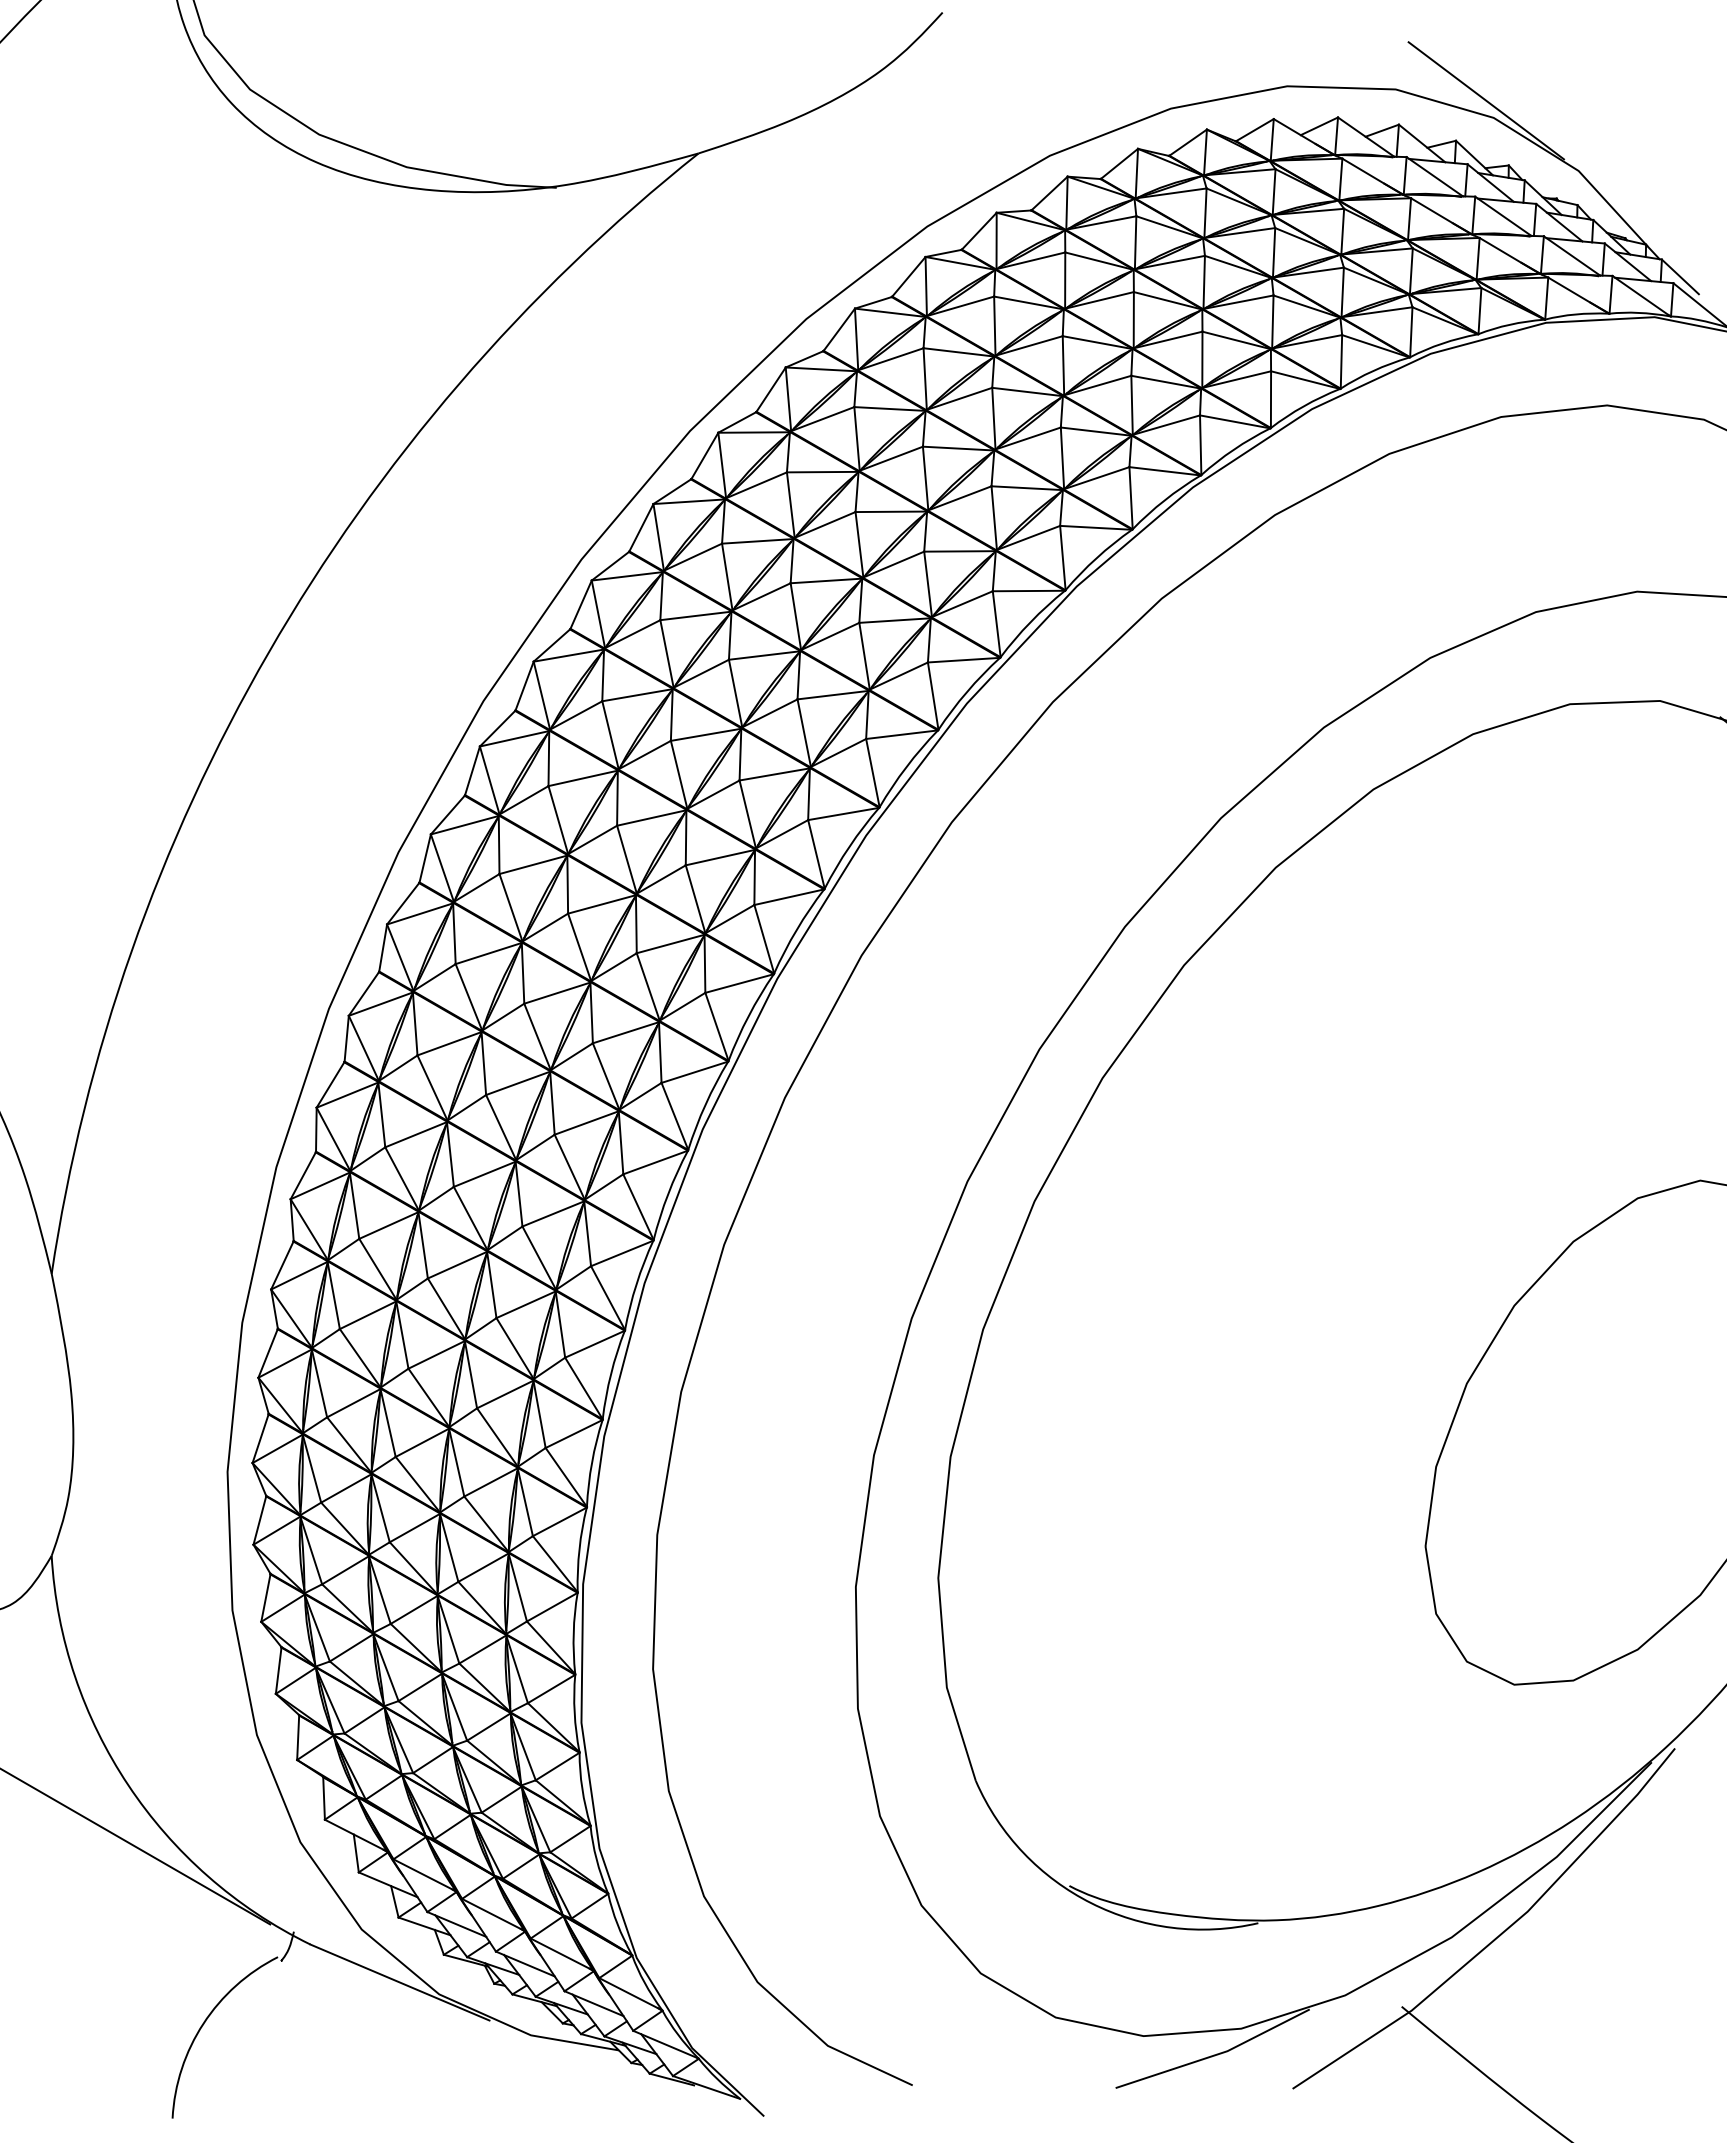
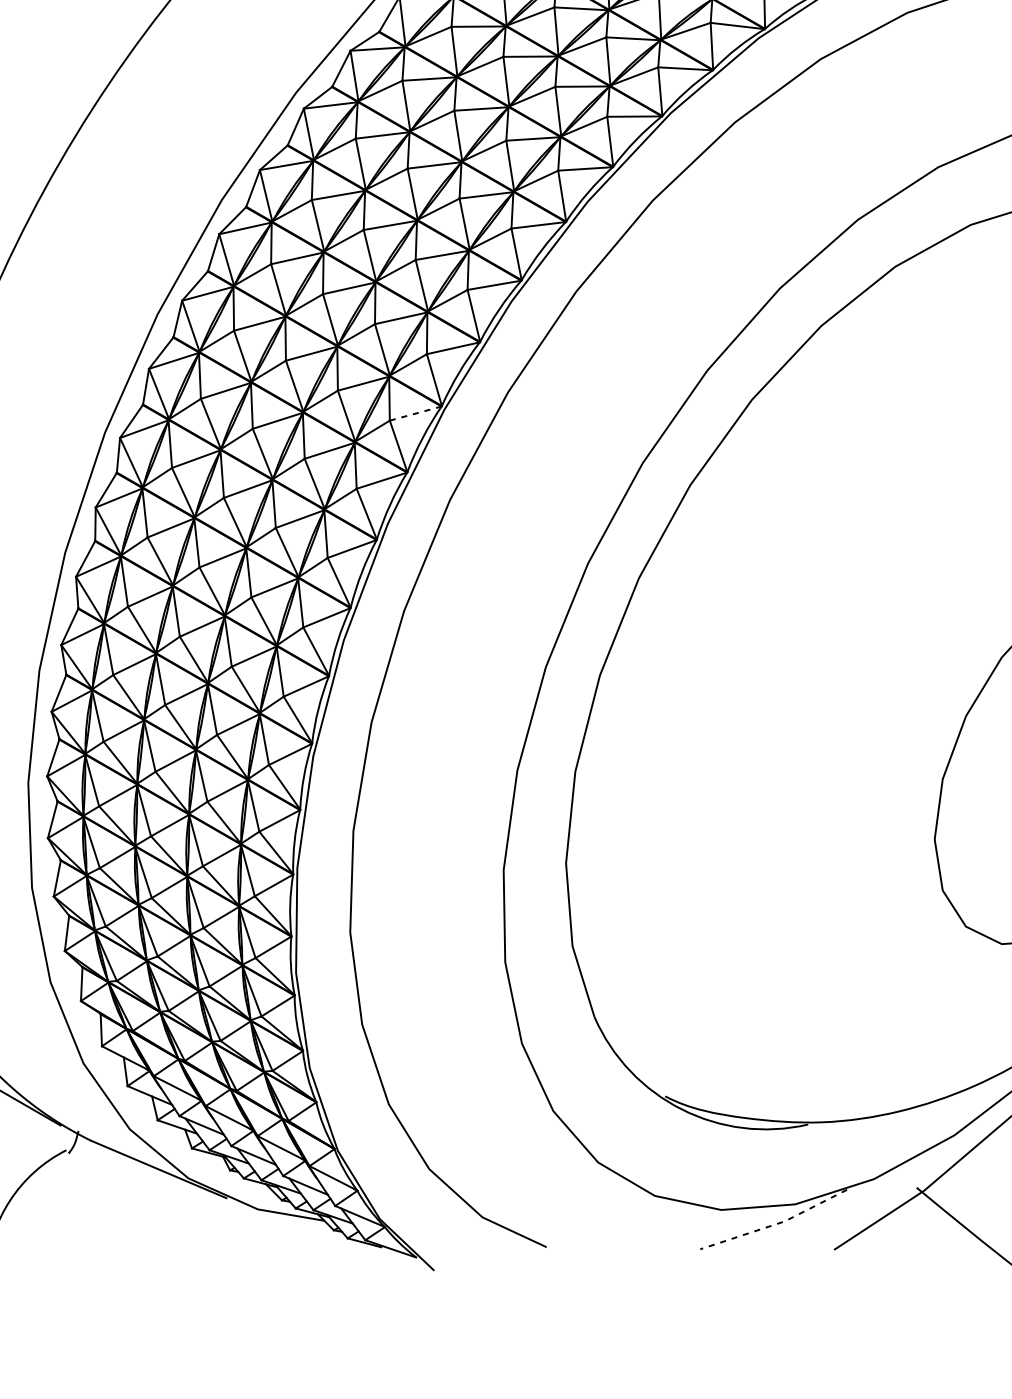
line: (740, 983) -> (416, 413), solid -> dashed
line: (1216, 2054) -> (776, 1223), solid -> dashed

